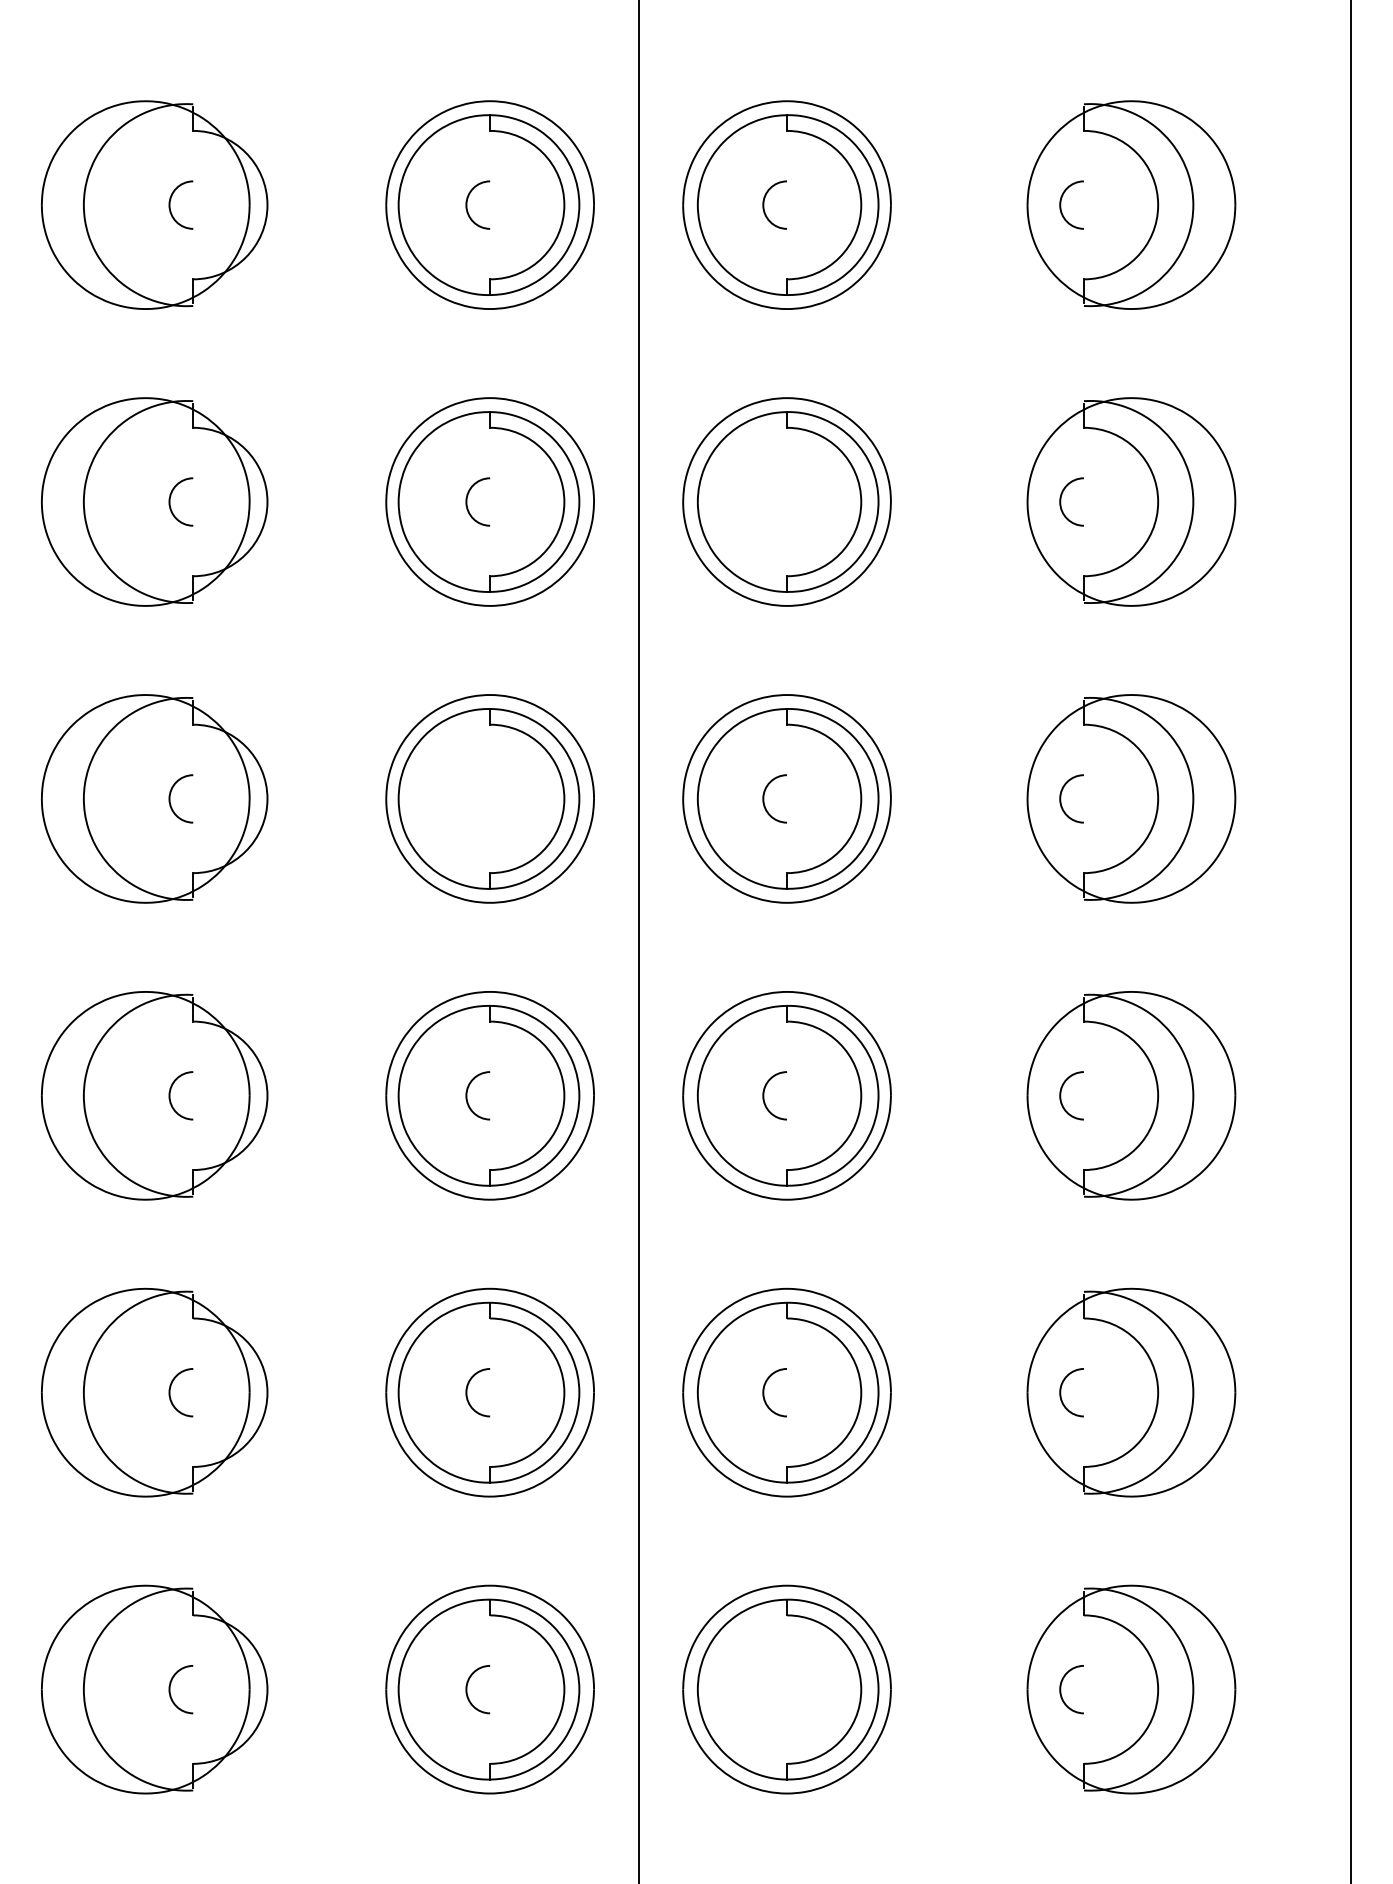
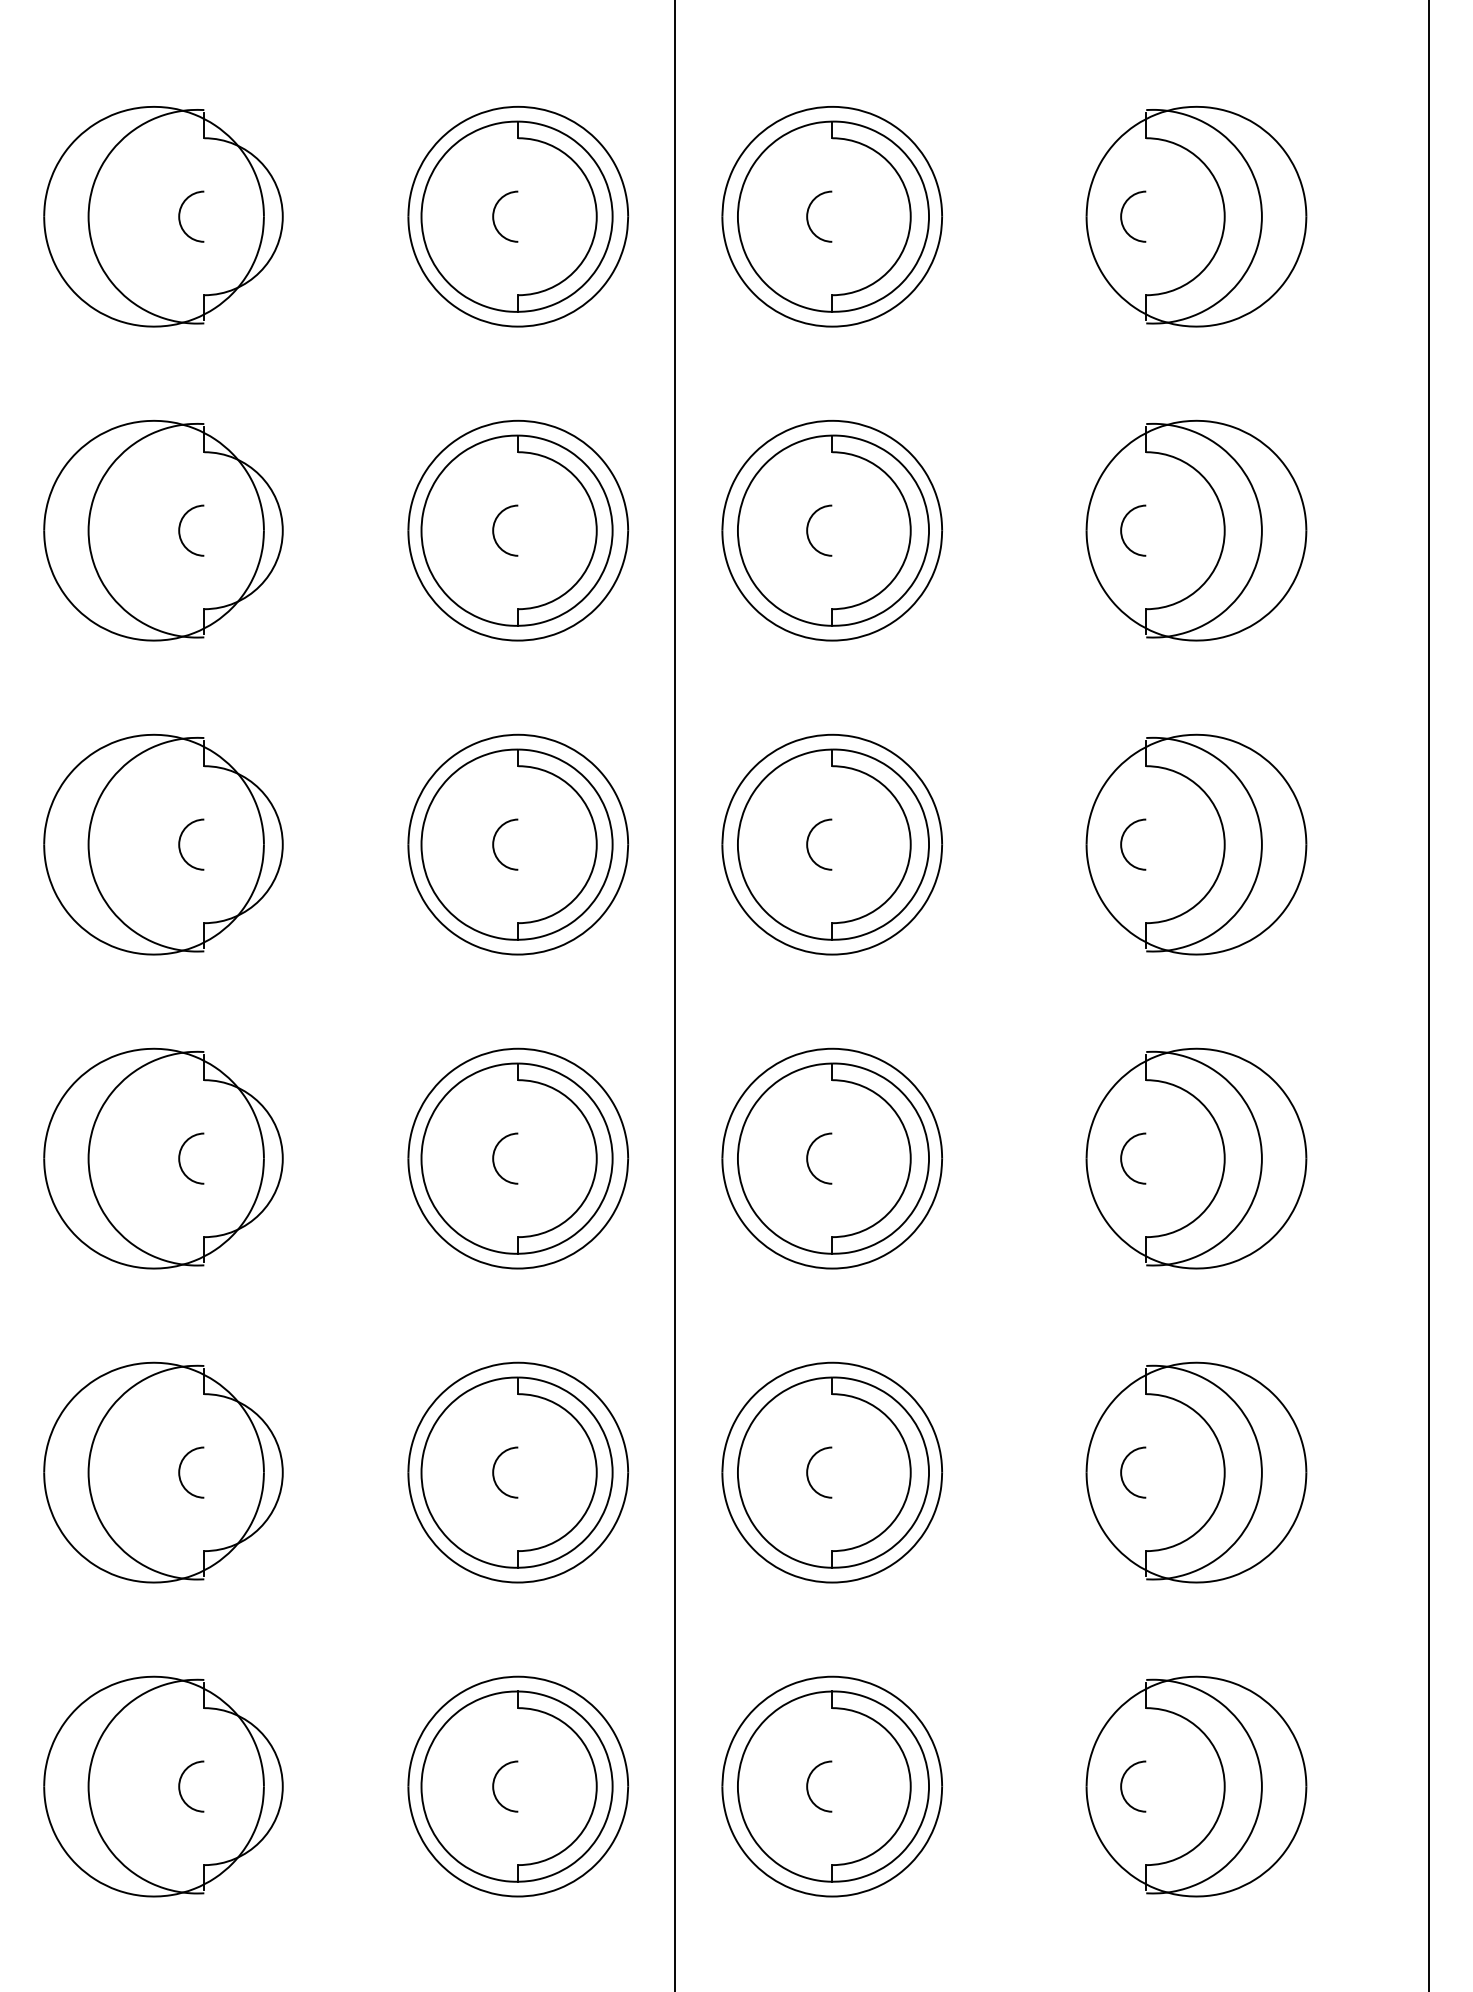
arc: (764, 501) -> (808, 530), added
arc: (467, 798) -> (494, 844), added
arc: (764, 1689) -> (808, 1786), added

